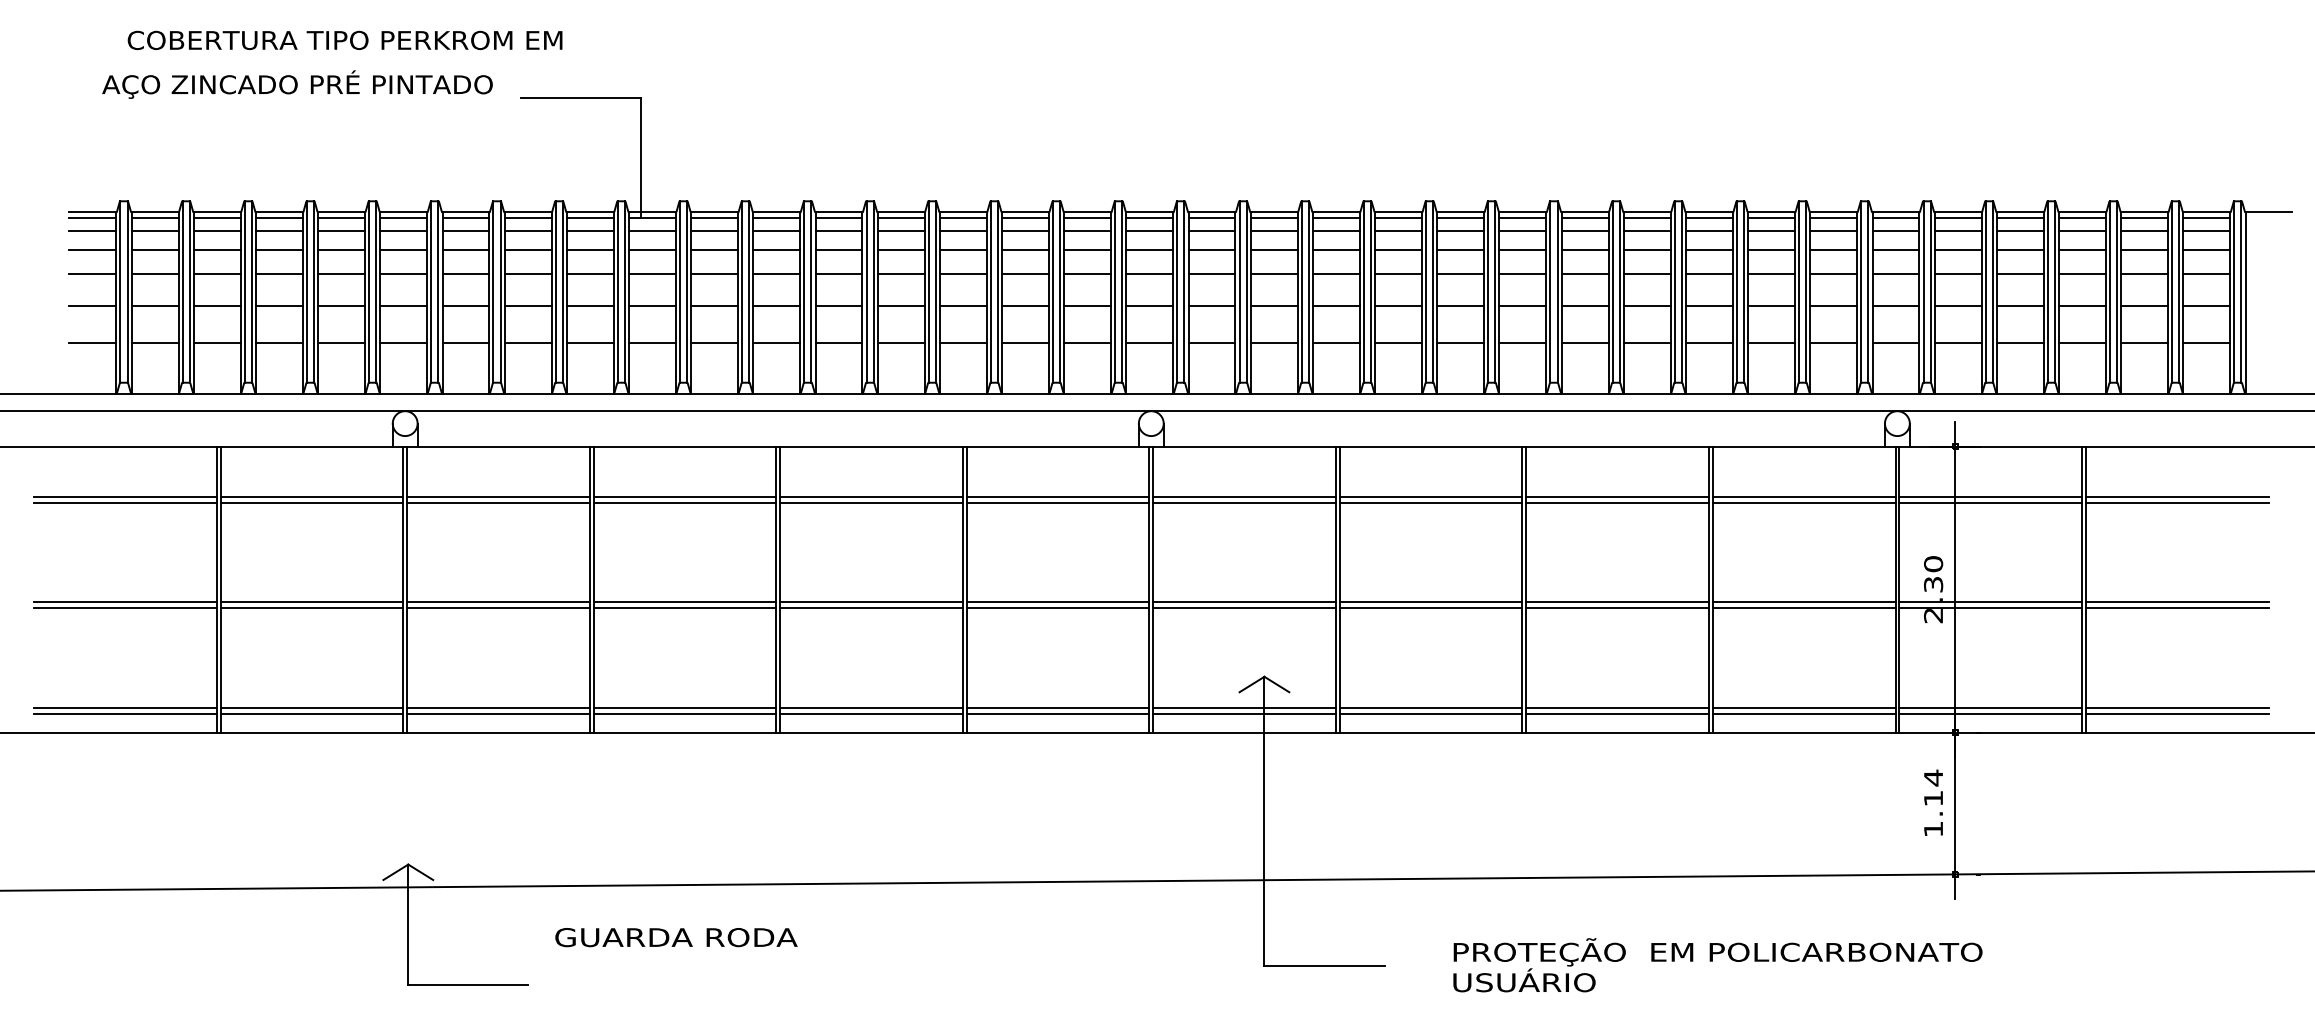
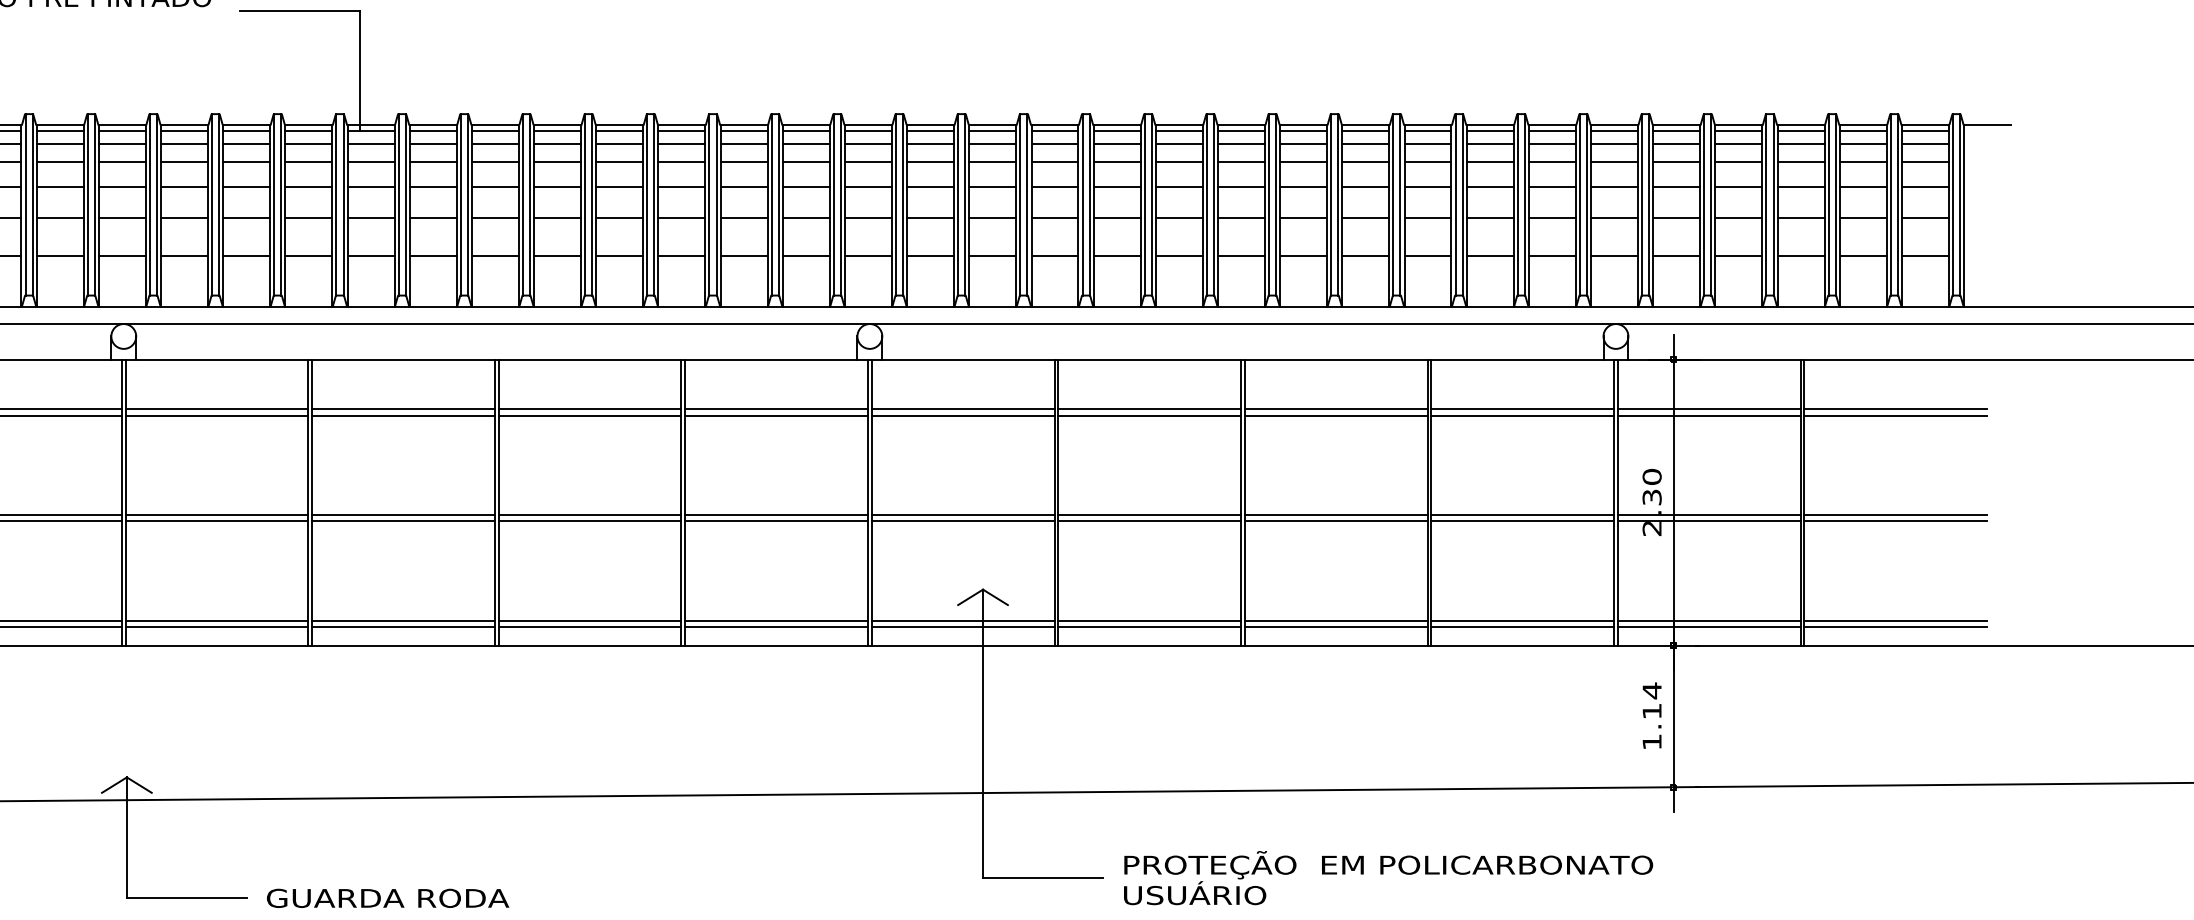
text: (676, 937) -> (388, 898), moved
text: (1717, 965) -> (1388, 878), moved

